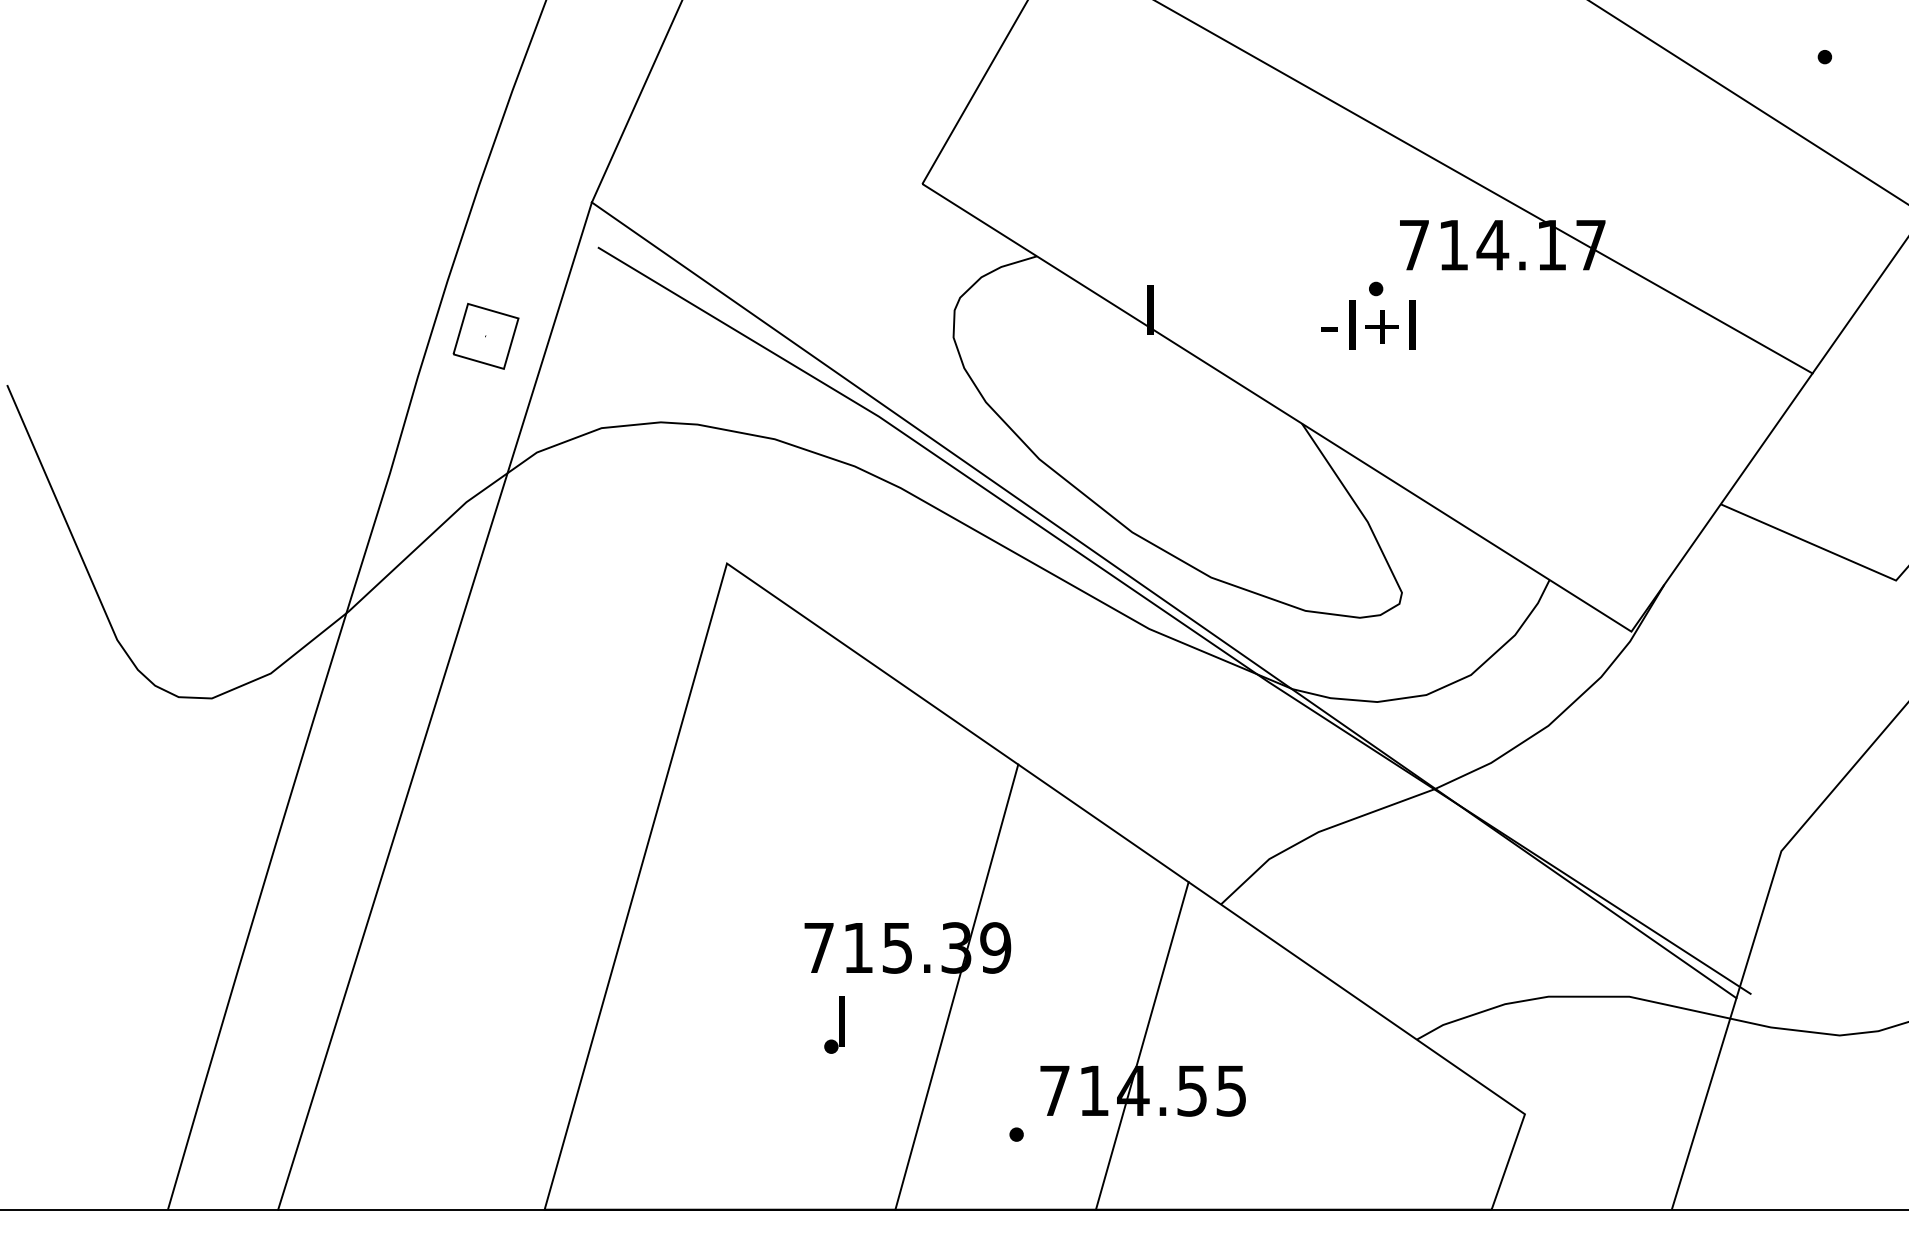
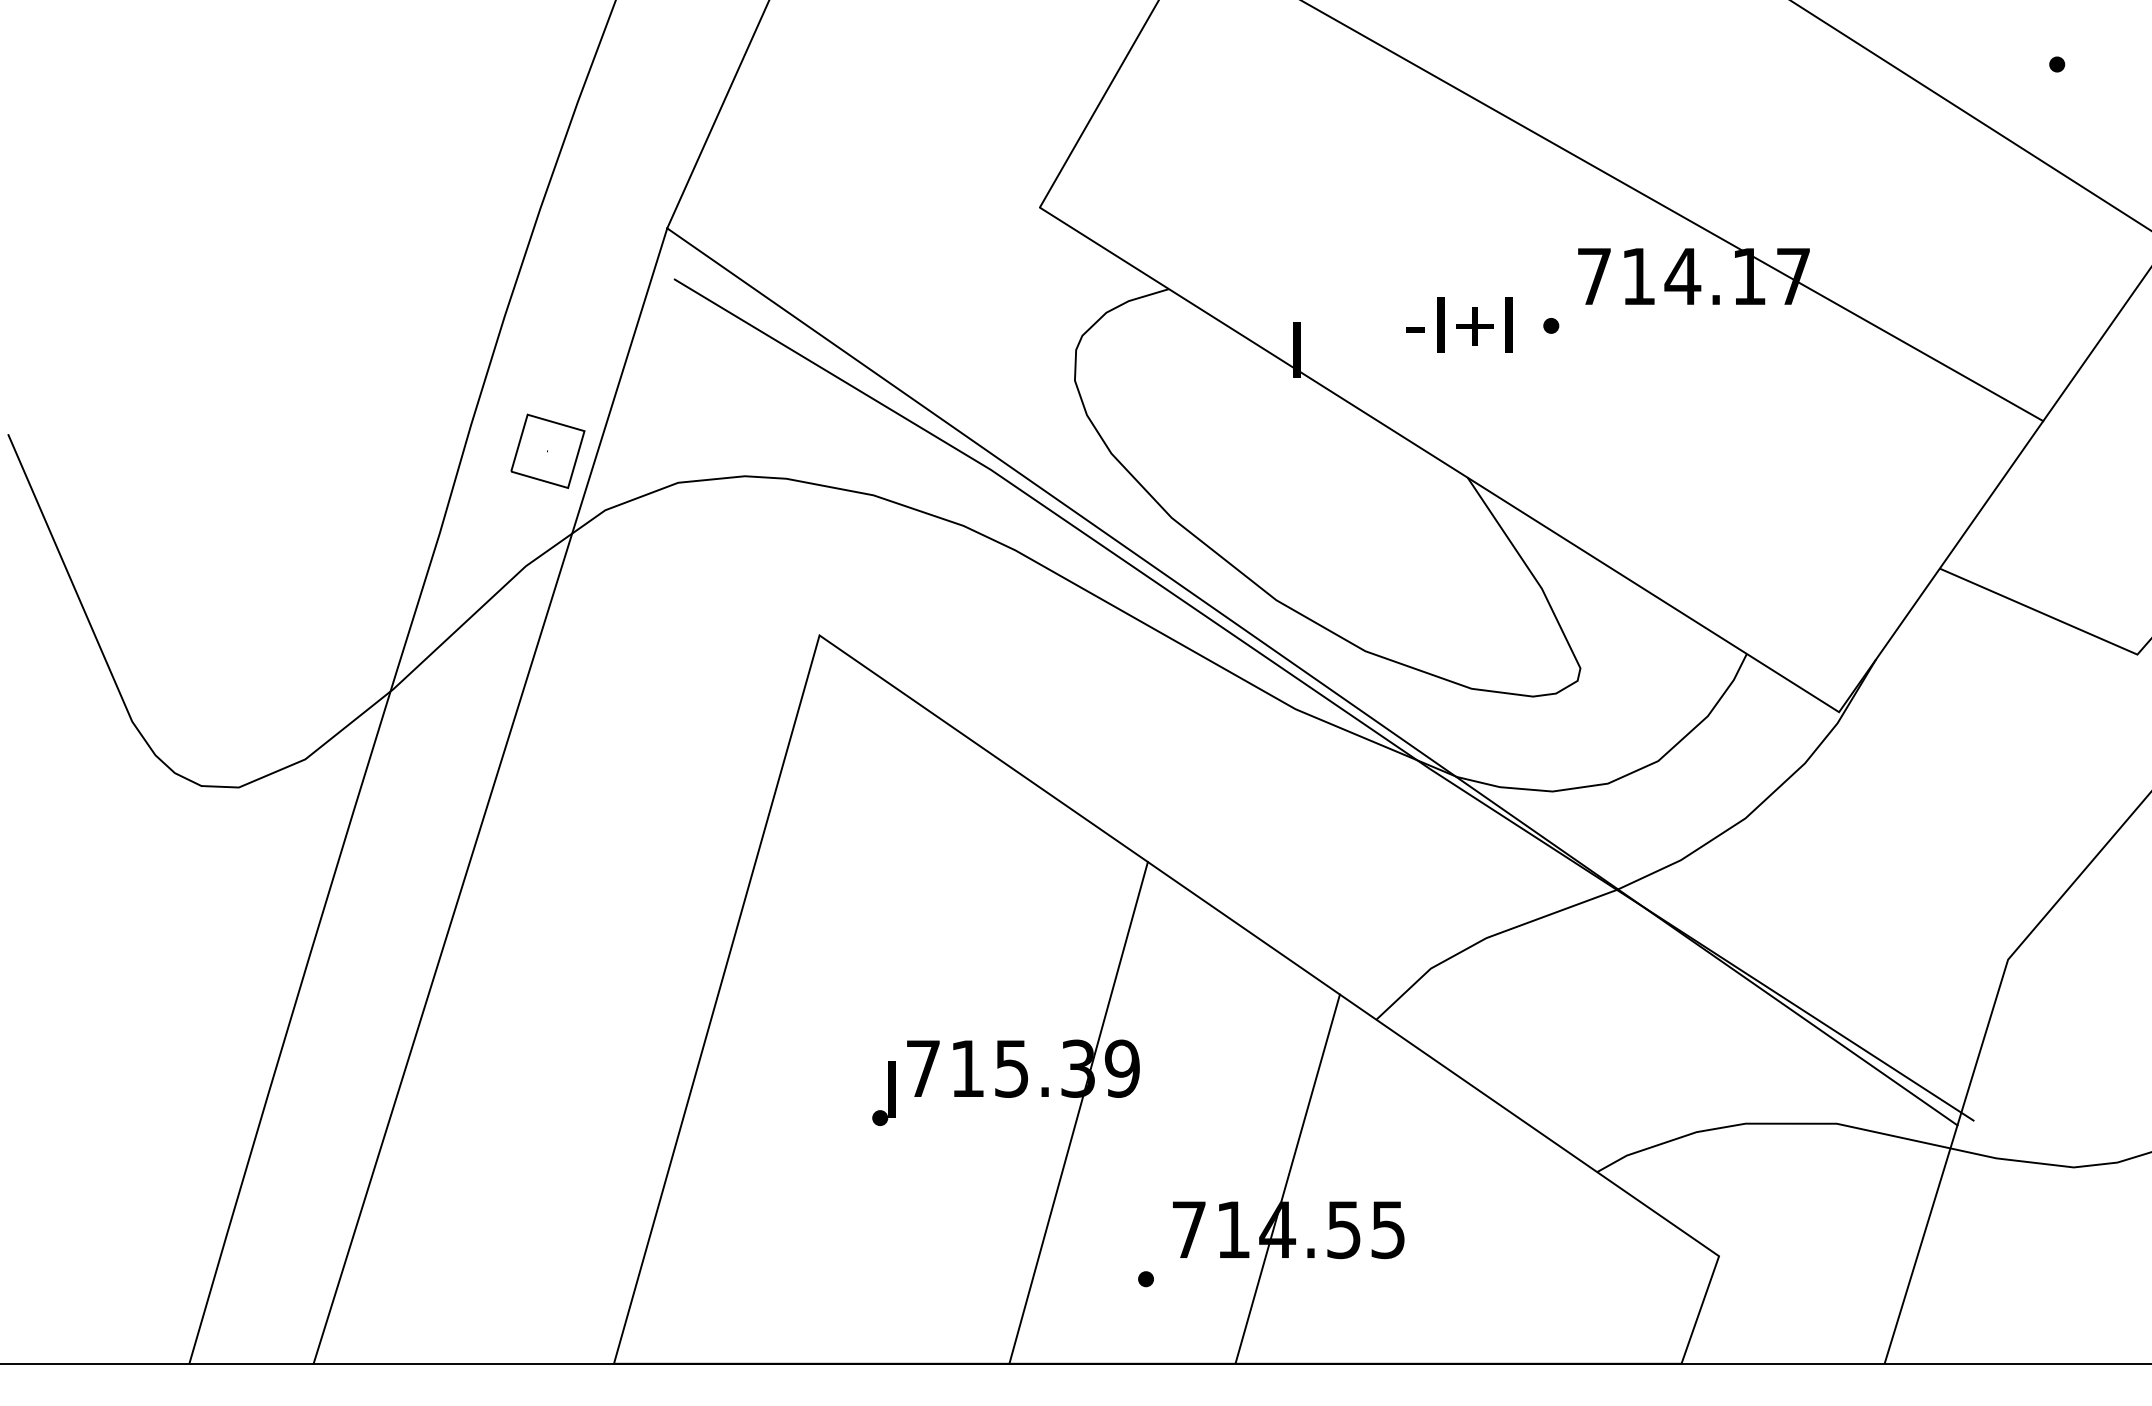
text: (1368, 324) -> (1459, 324), moved
part: (485, 335) -> (547, 450), moved
part: (834, 1024) -> (883, 1093), moved

